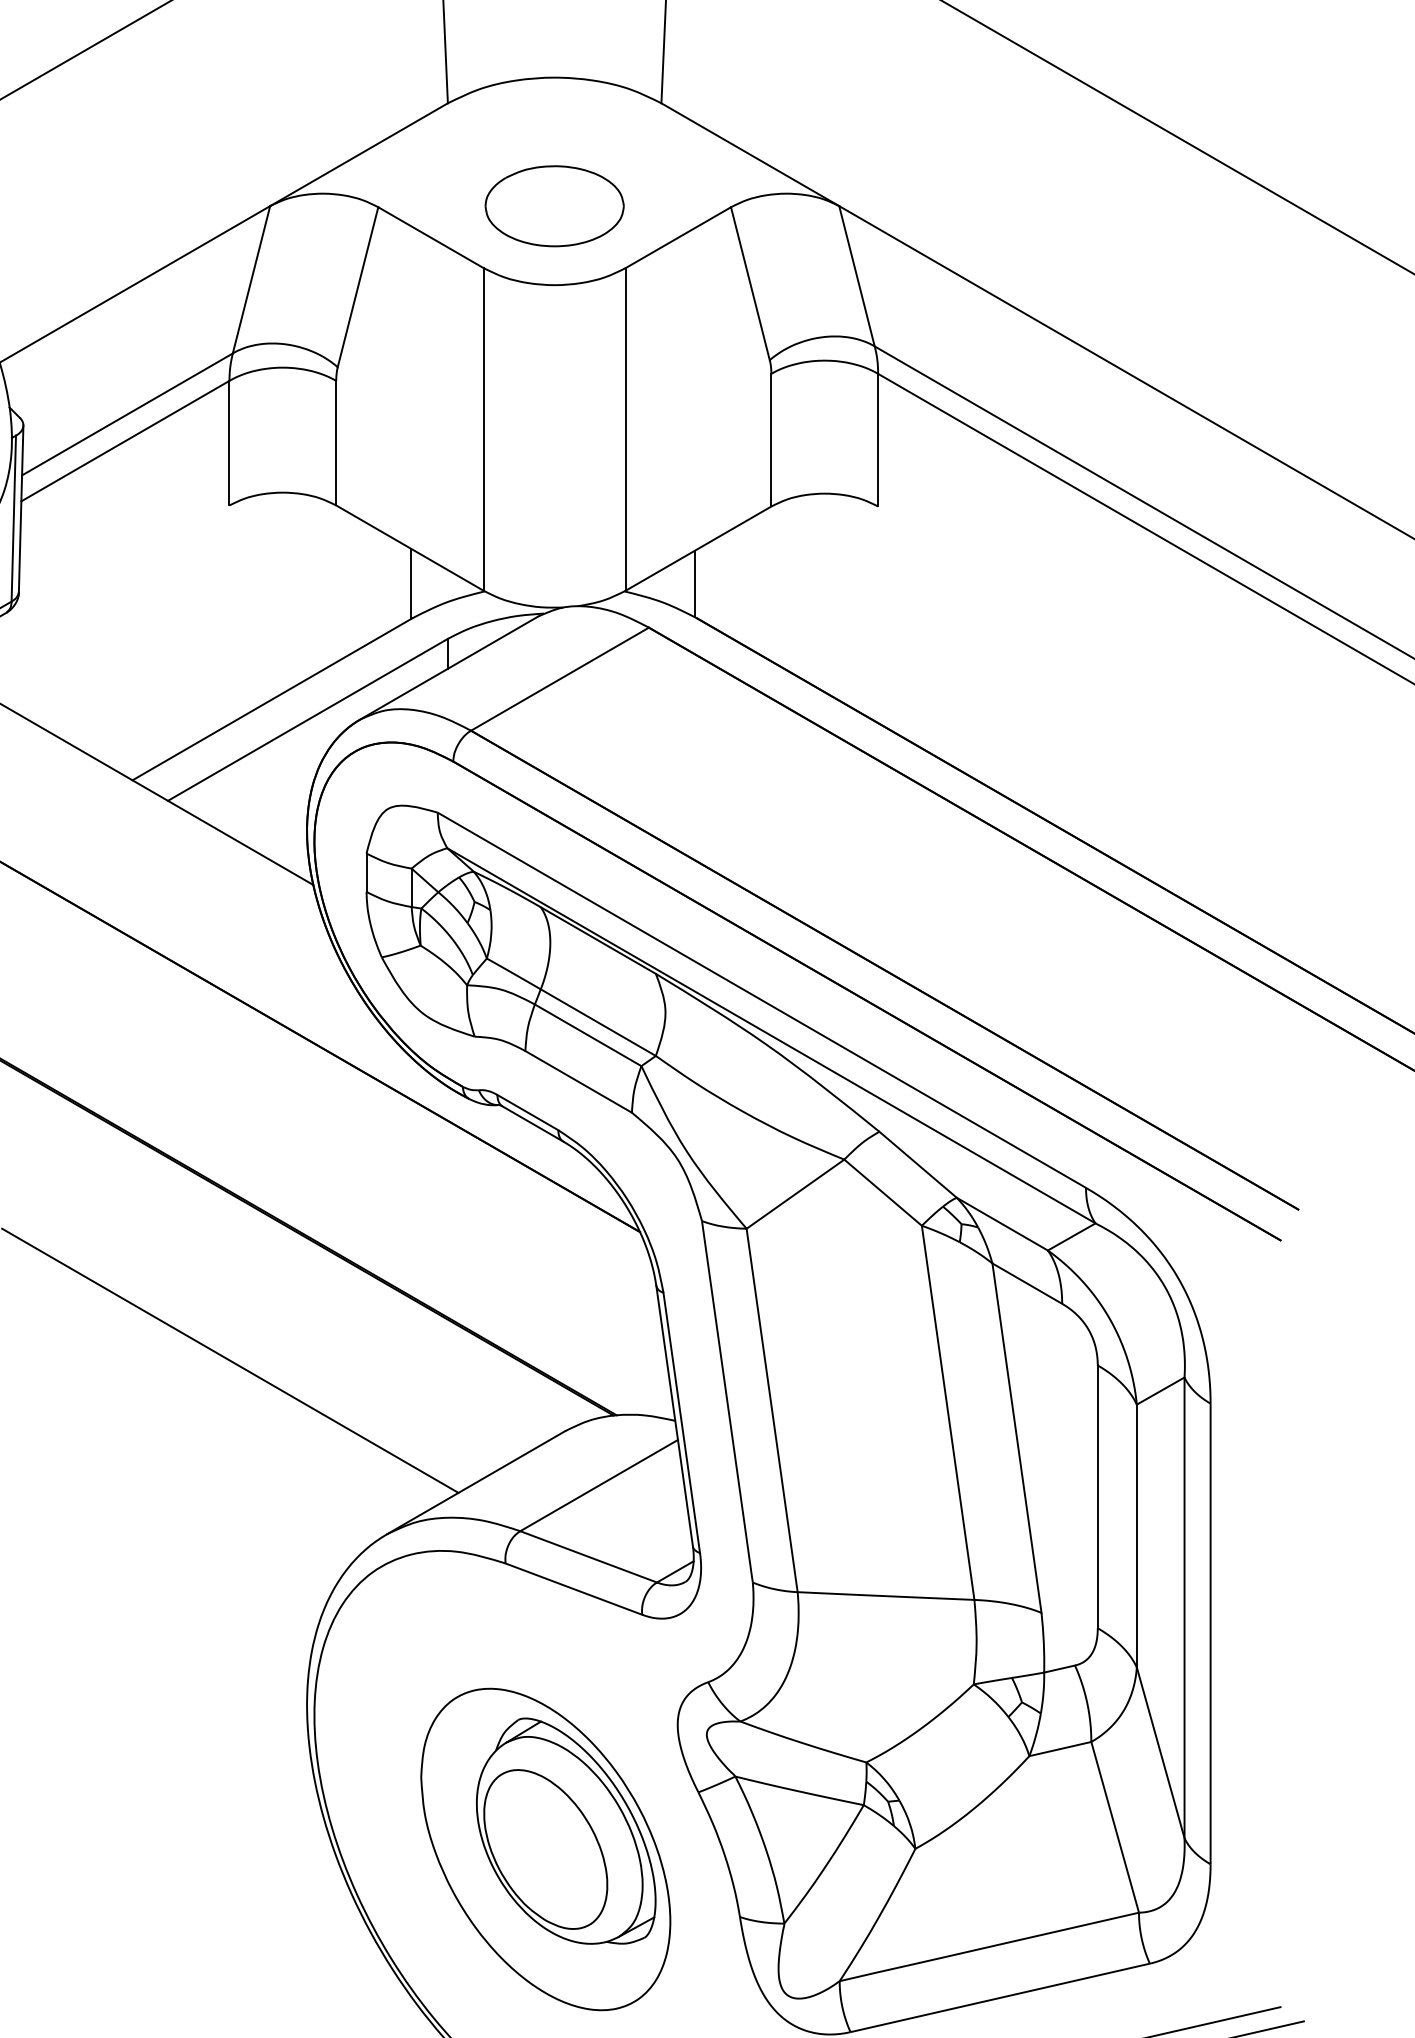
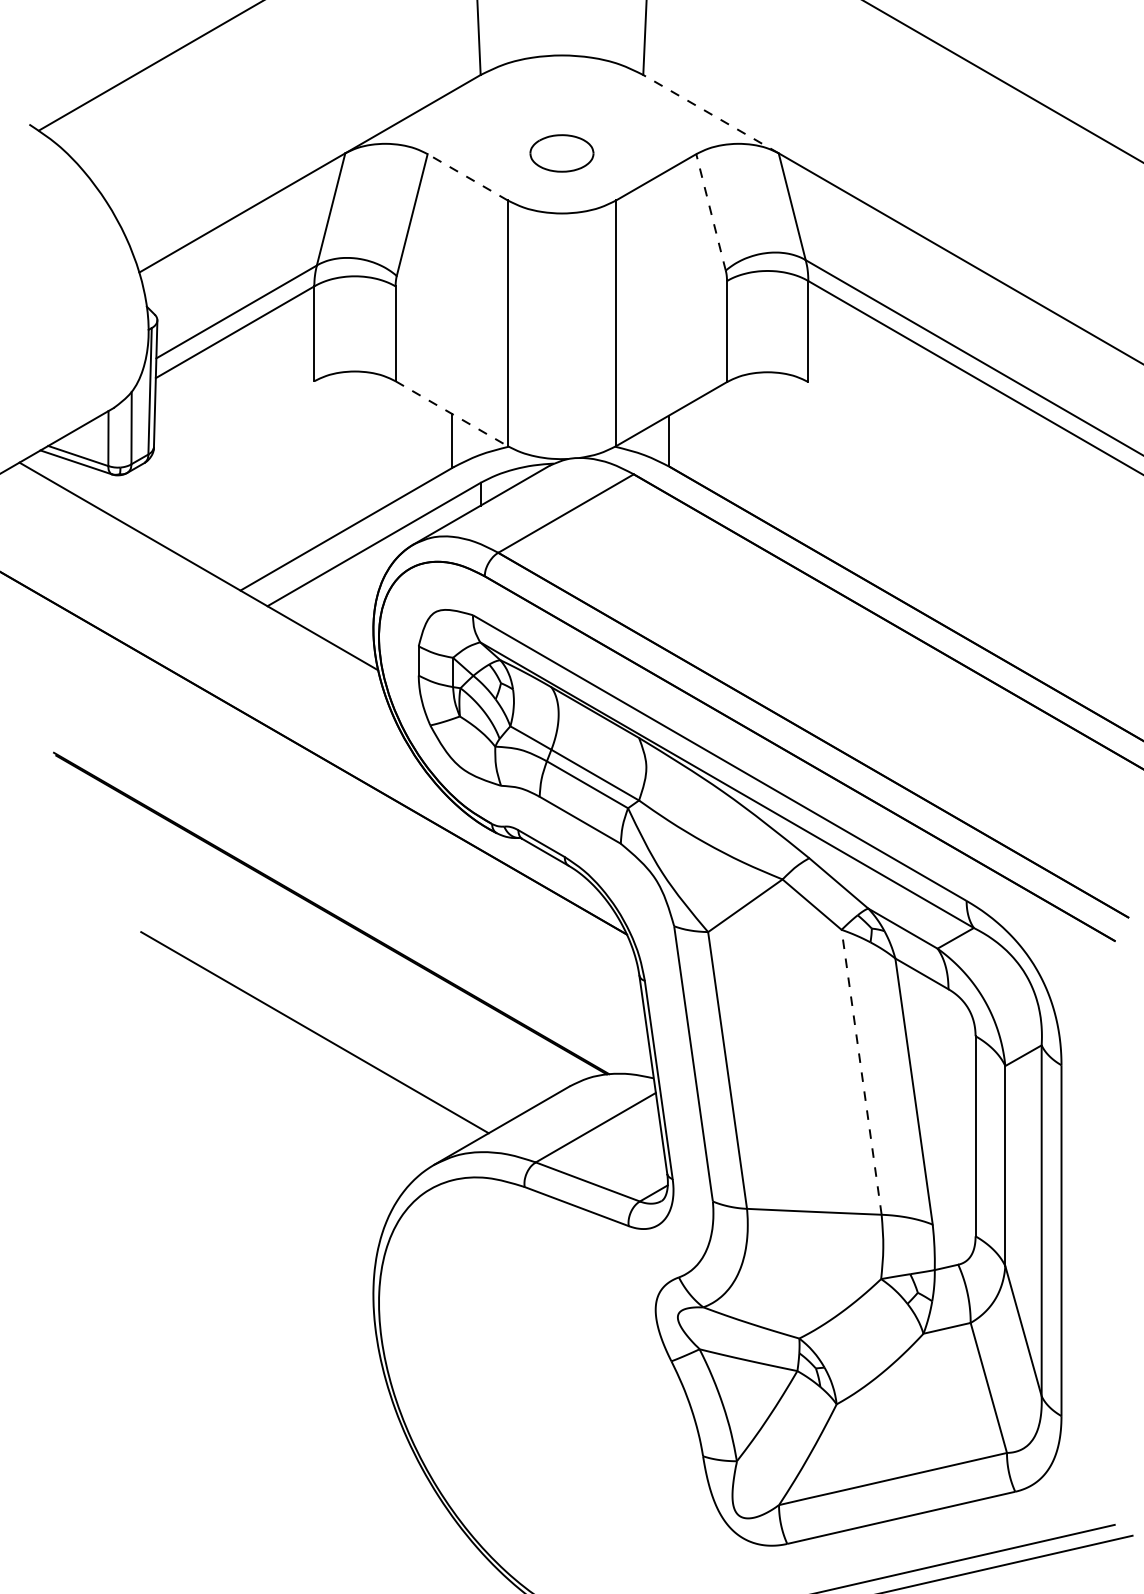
line: (749, 153) -> (710, 113), solid -> dashed
part: (554, 206) -> (561, 153), size x0.6
line: (430, 237) -> (467, 177), solid -> dashed
line: (749, 282) -> (710, 211), solid -> dashed
line: (409, 547) -> (451, 413), solid -> dashed
line: (947, 1413) -> (861, 1072), solid -> dashed
part: (544, 1849) -> (554, 1404), removed

